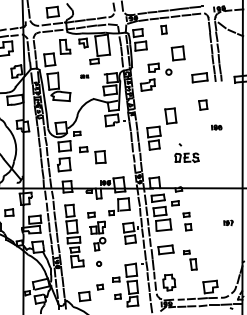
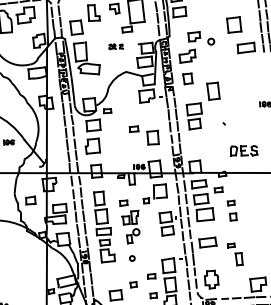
part: (177, 53) -> (233, 25), moved
part: (84, 76) -> (115, 46), size x1.67
part: (203, 104) -> (188, 78), moved
part: (92, 155) -> (144, 135), moved
part: (186, 157) -> (243, 150), moved

